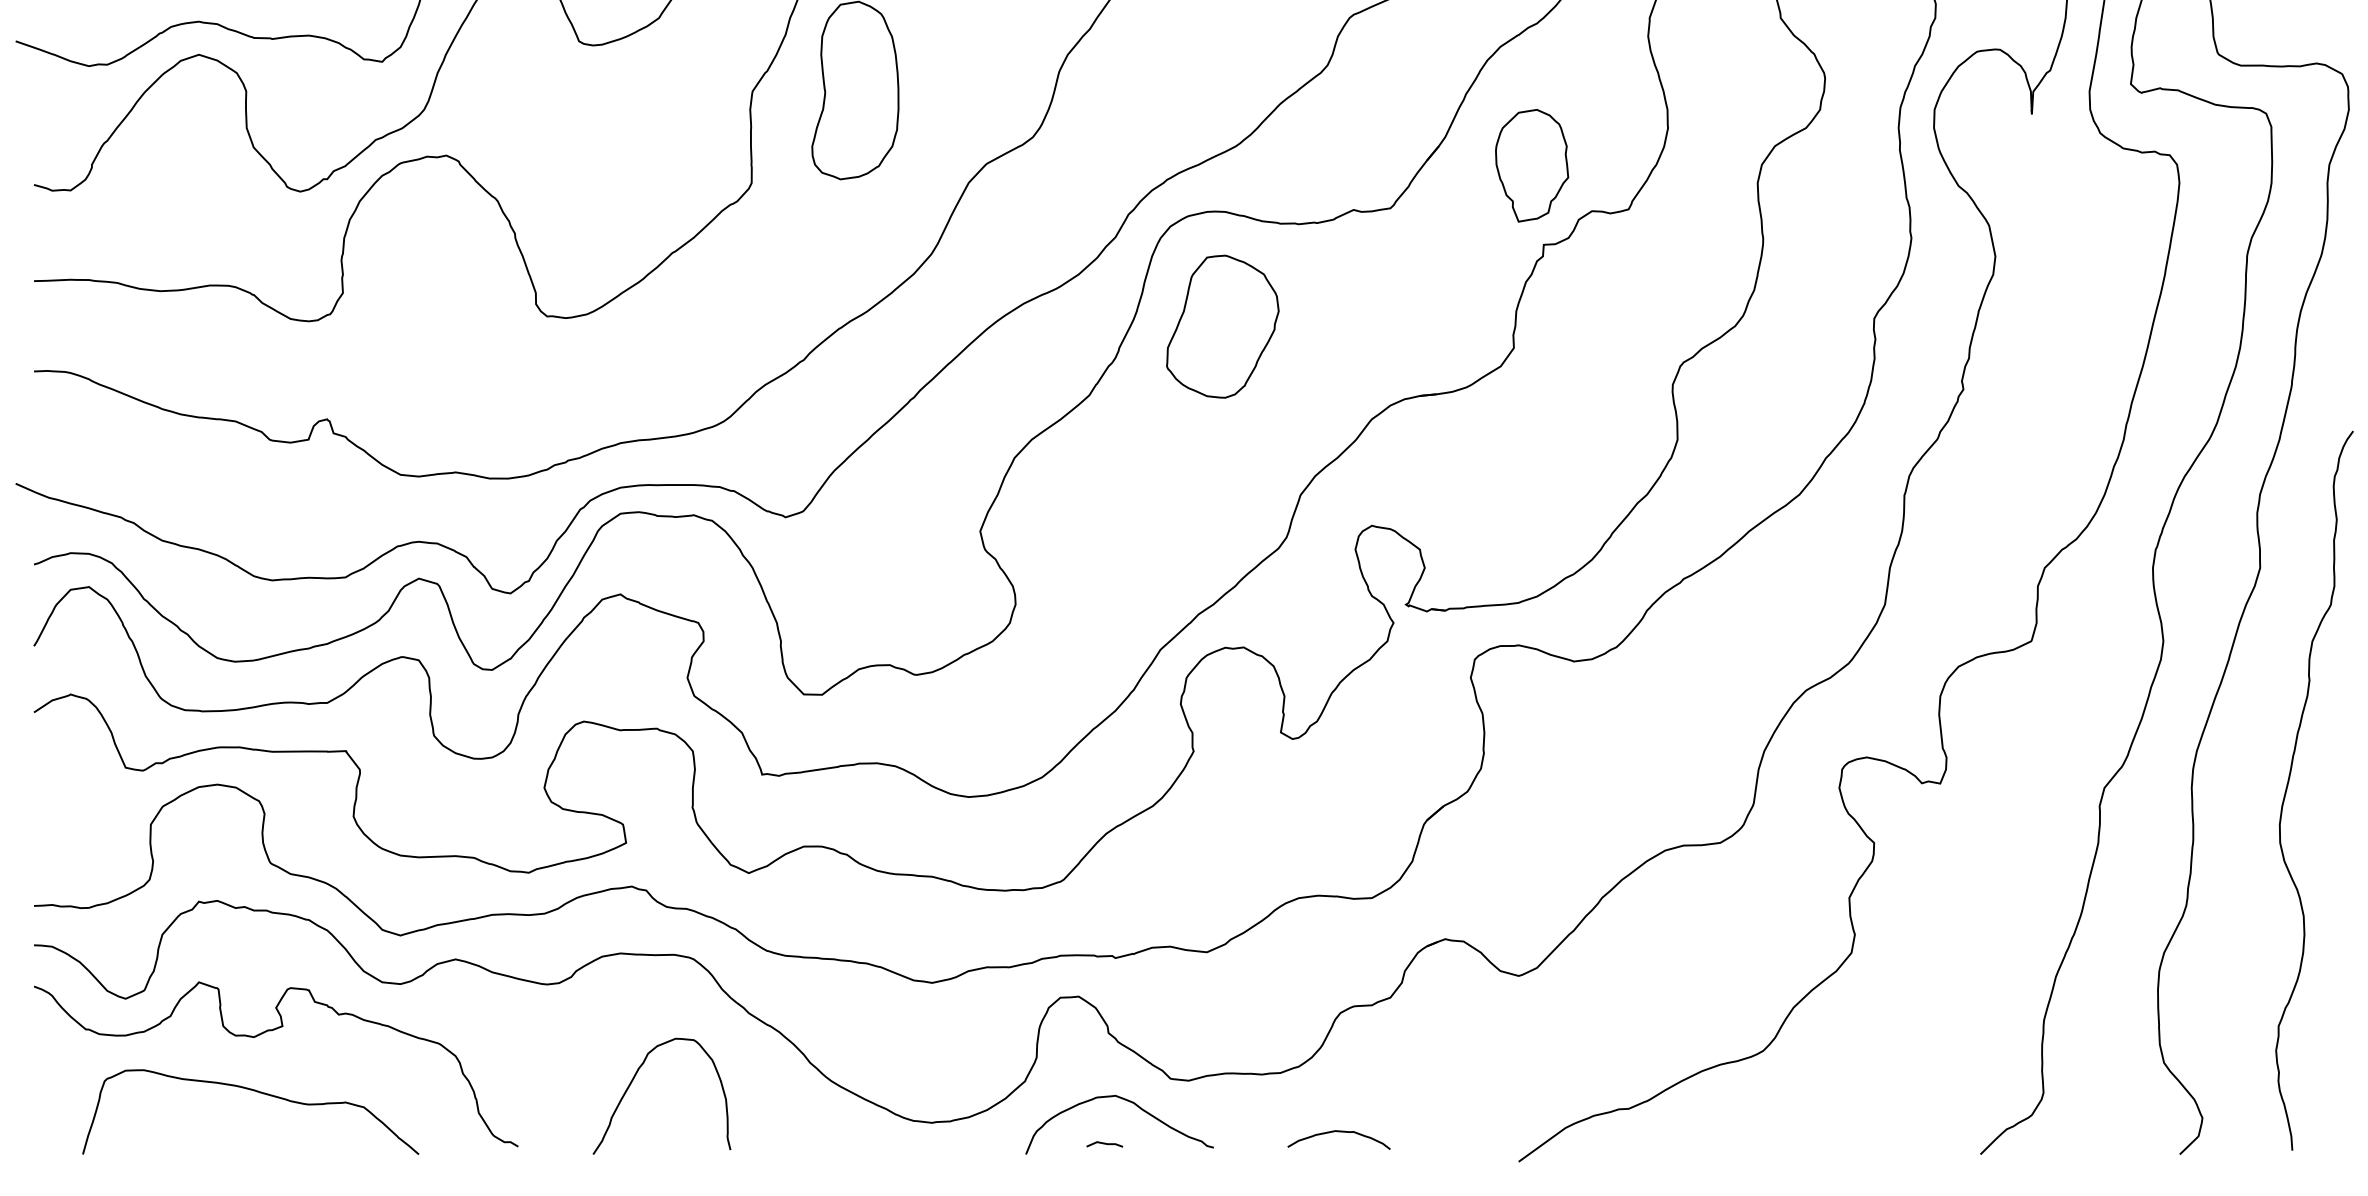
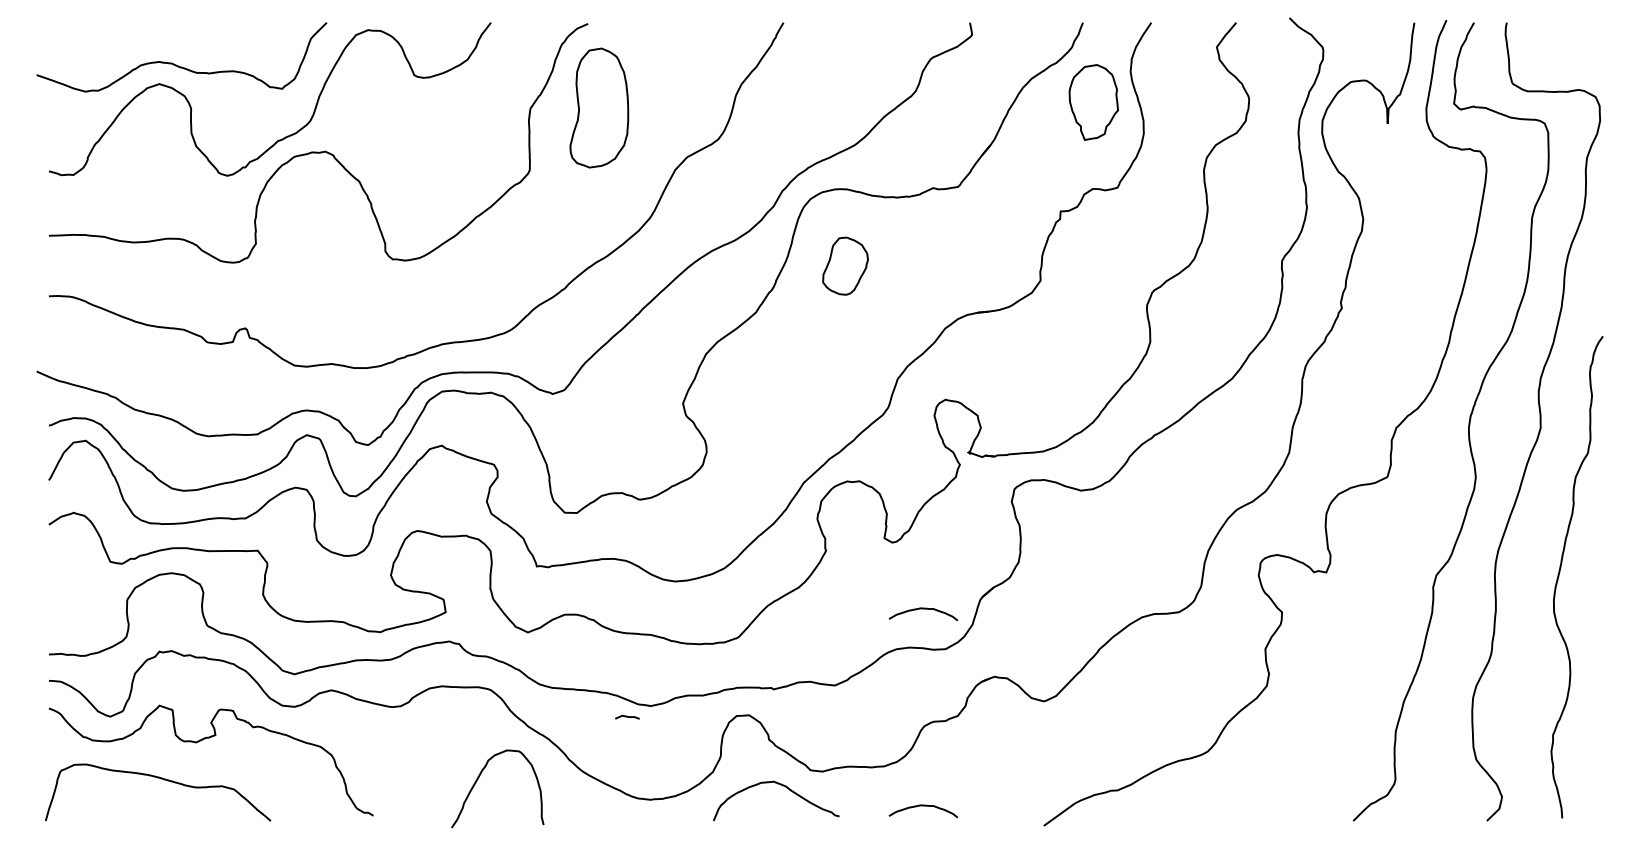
part: (1531, 165) -> (1093, 102), moved
part: (1222, 325) -> (845, 265), size x0.6
curve: (1337, 838) -> (922, 609), added
curve: (633, 1082) -> (478, 779), moved
curve: (255, 1092) -> (161, 779), moved
line: (1104, 1143) -> (627, 716), moved

